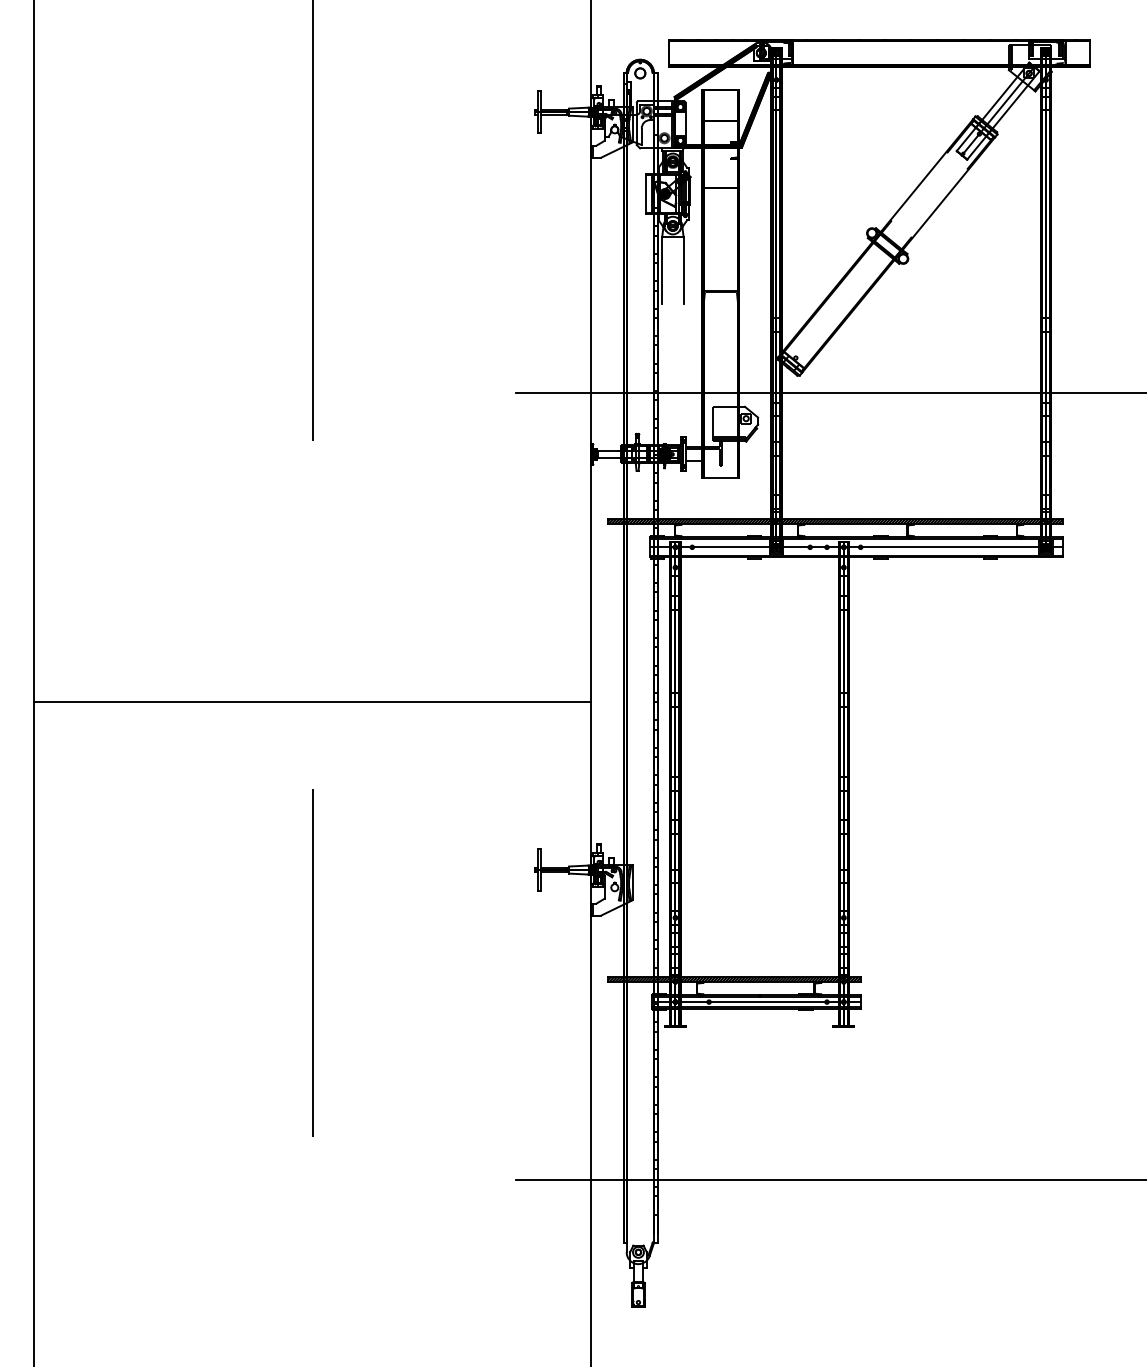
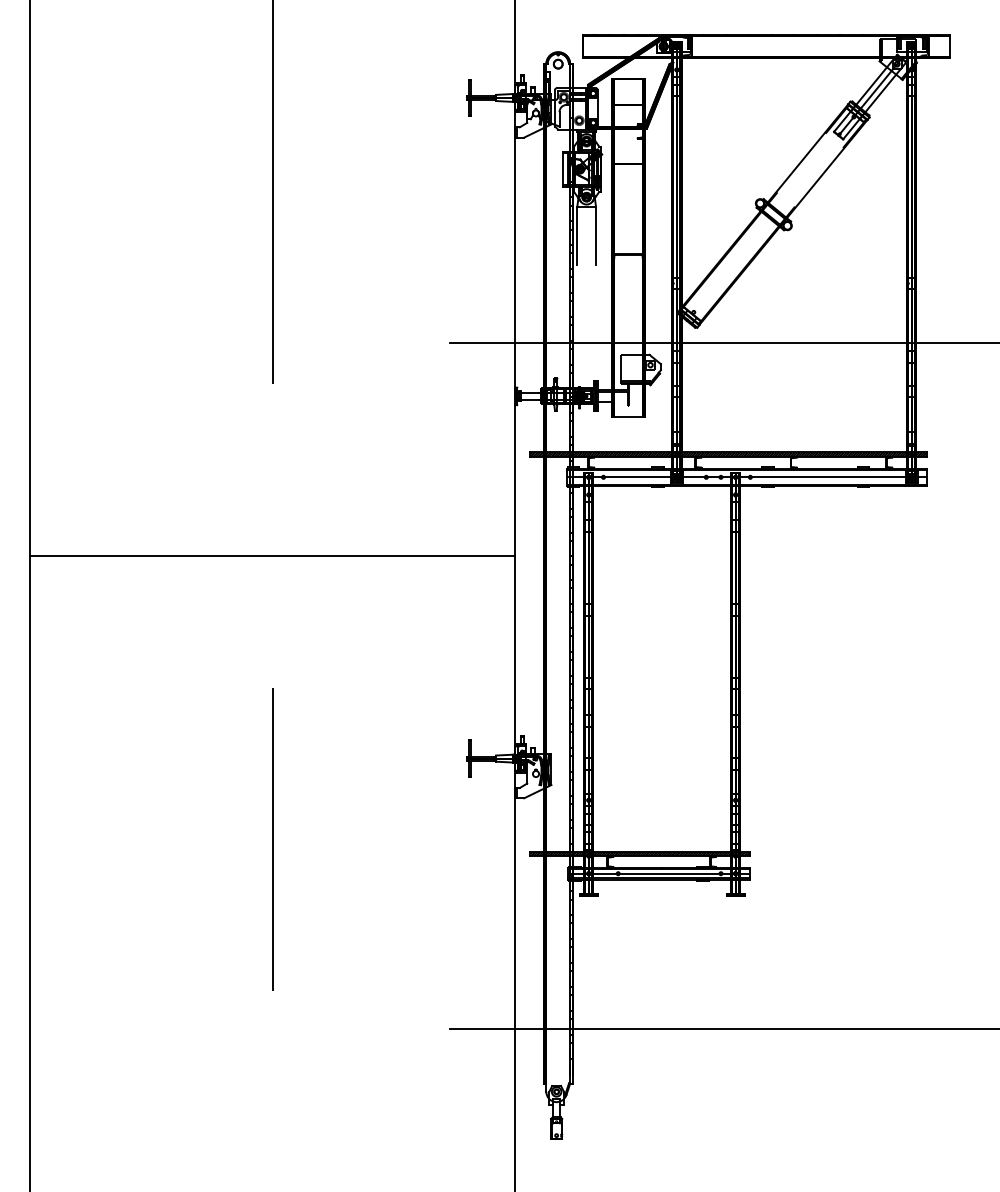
line: (312, 701) -> (272, 555), moved

